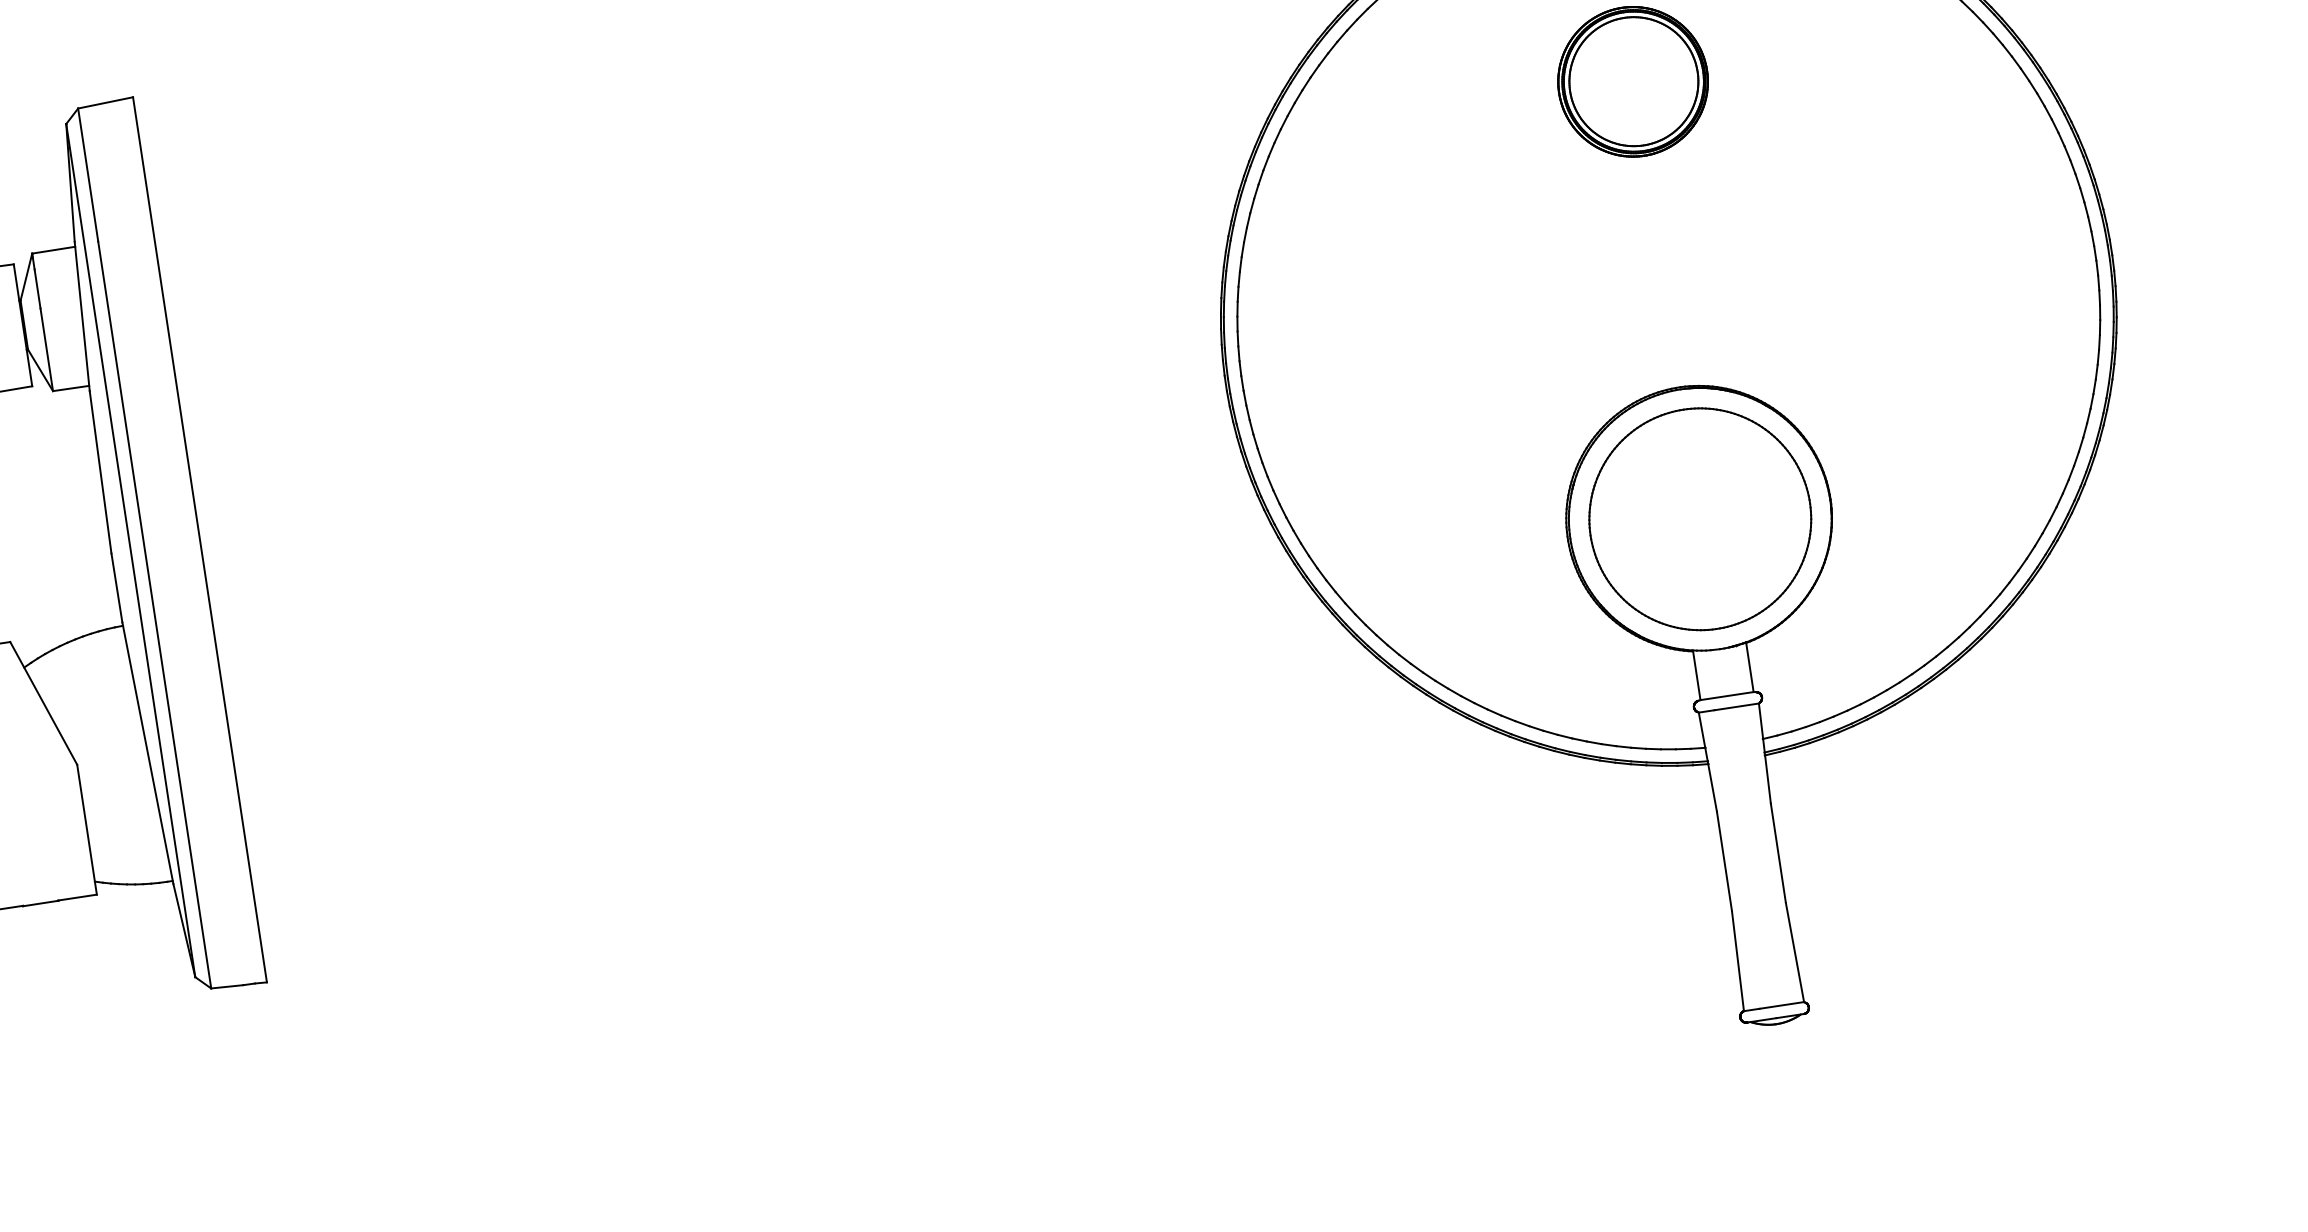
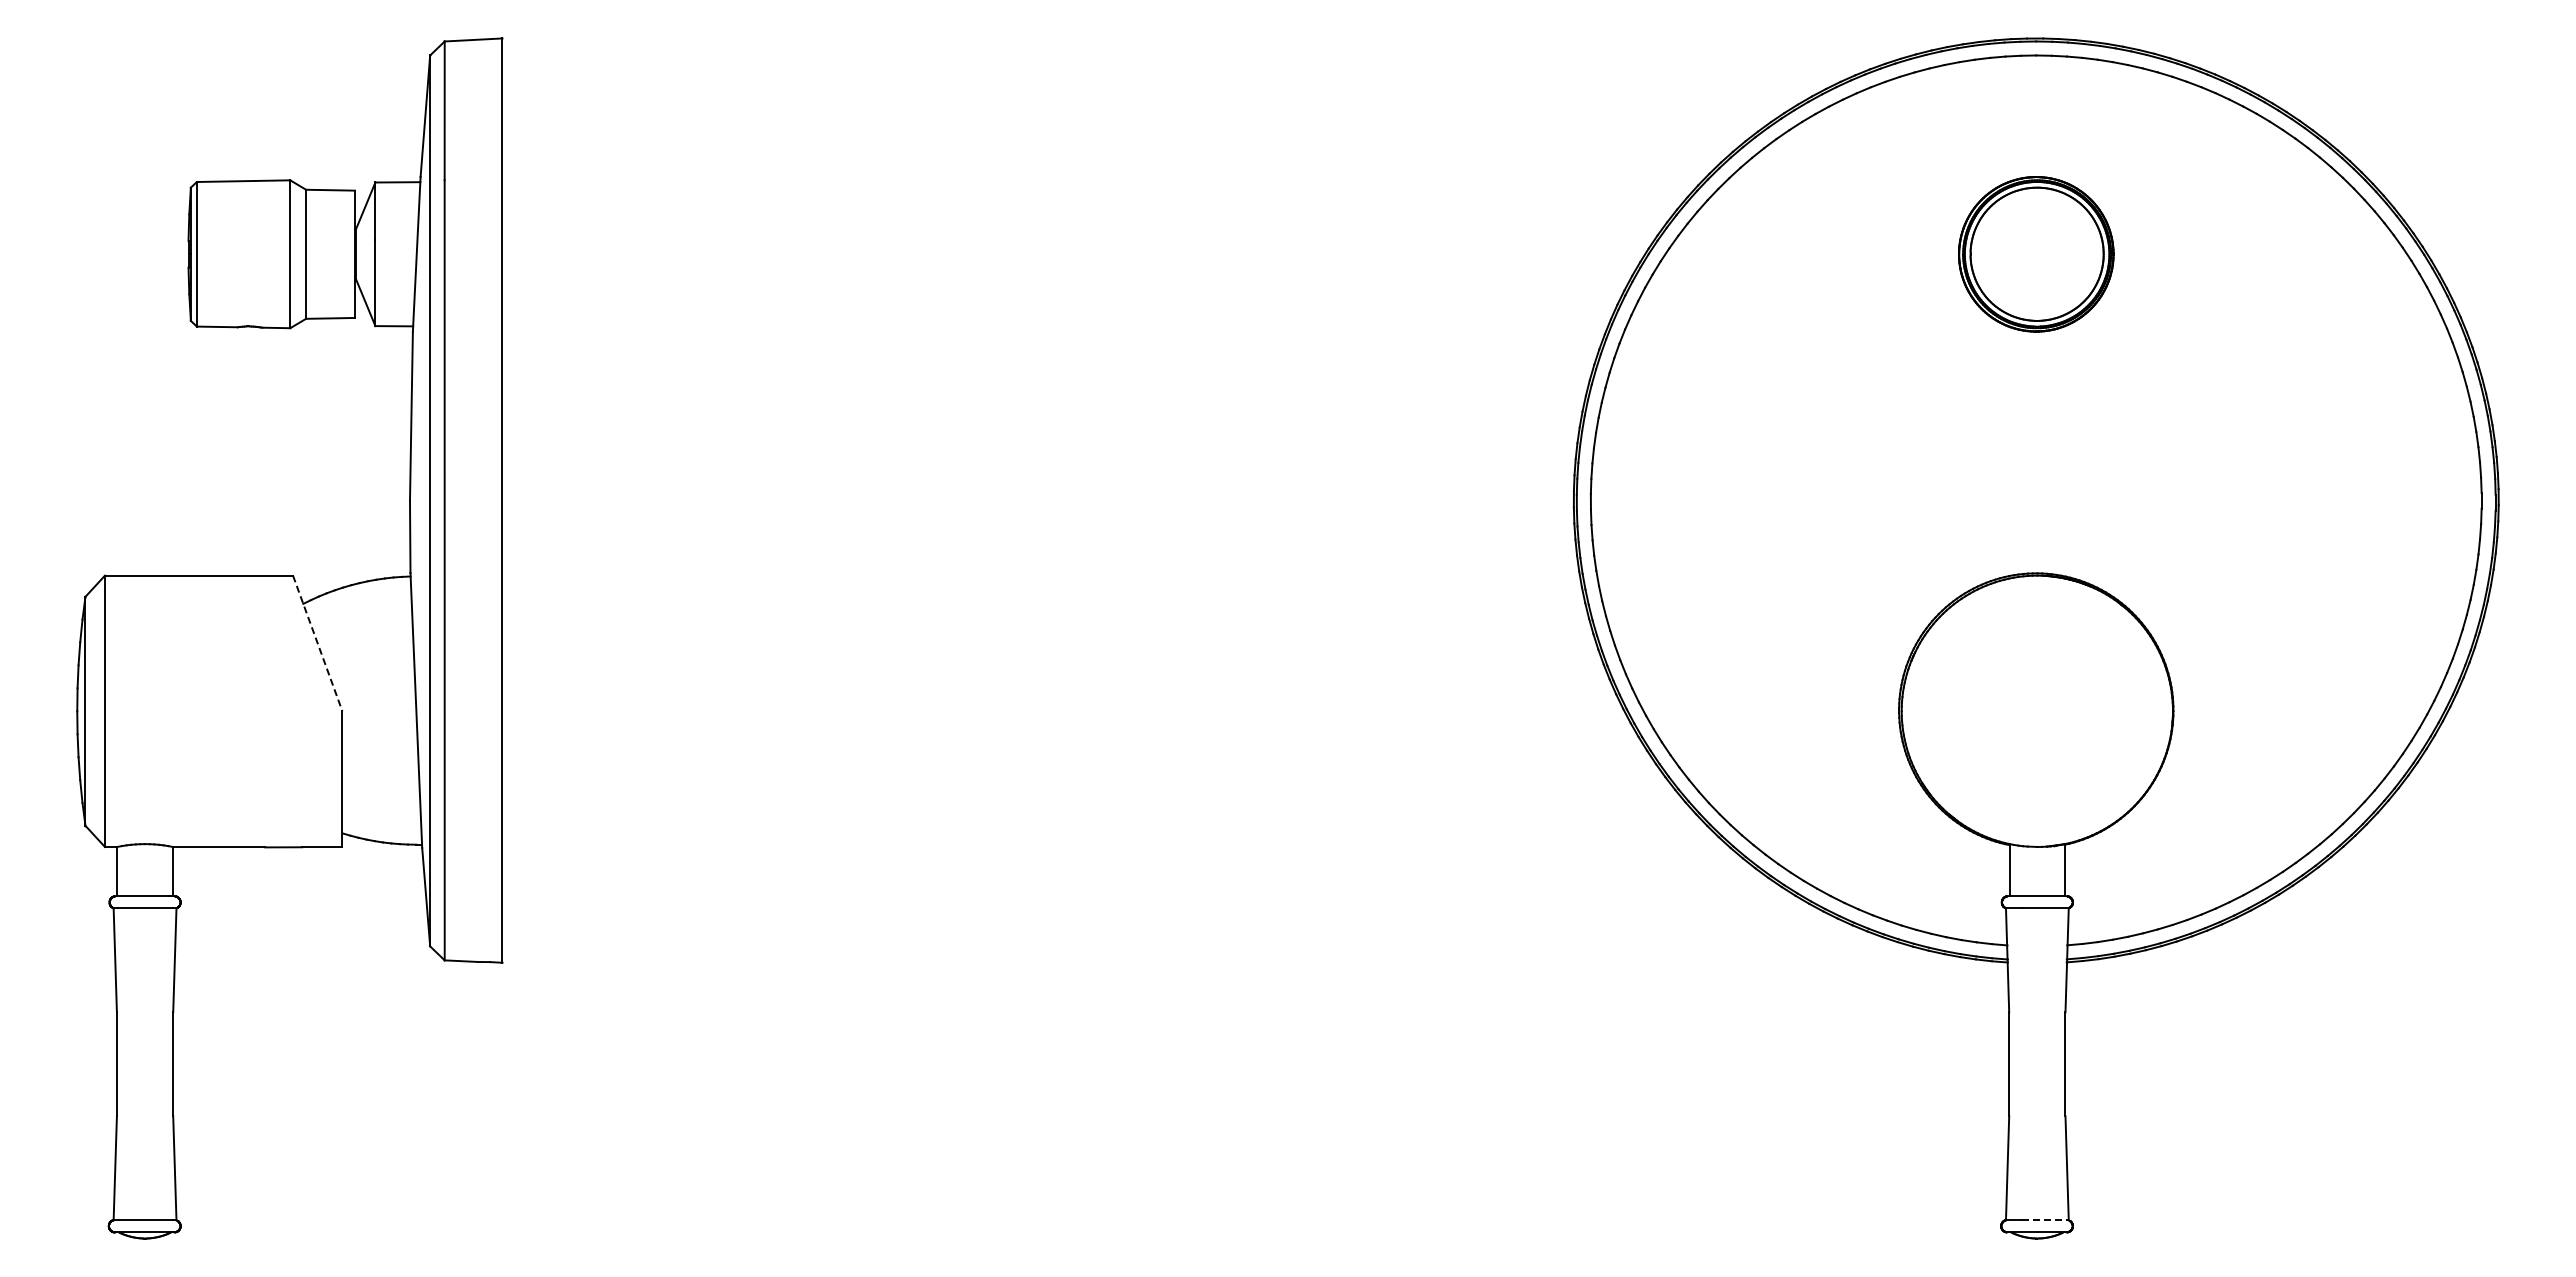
part: (1699, 518) -> (2036, 710), removed
line: (43, 703) -> (317, 643), solid -> dashed
line: (1782, 1005) -> (2046, 1220), solid -> dashed

